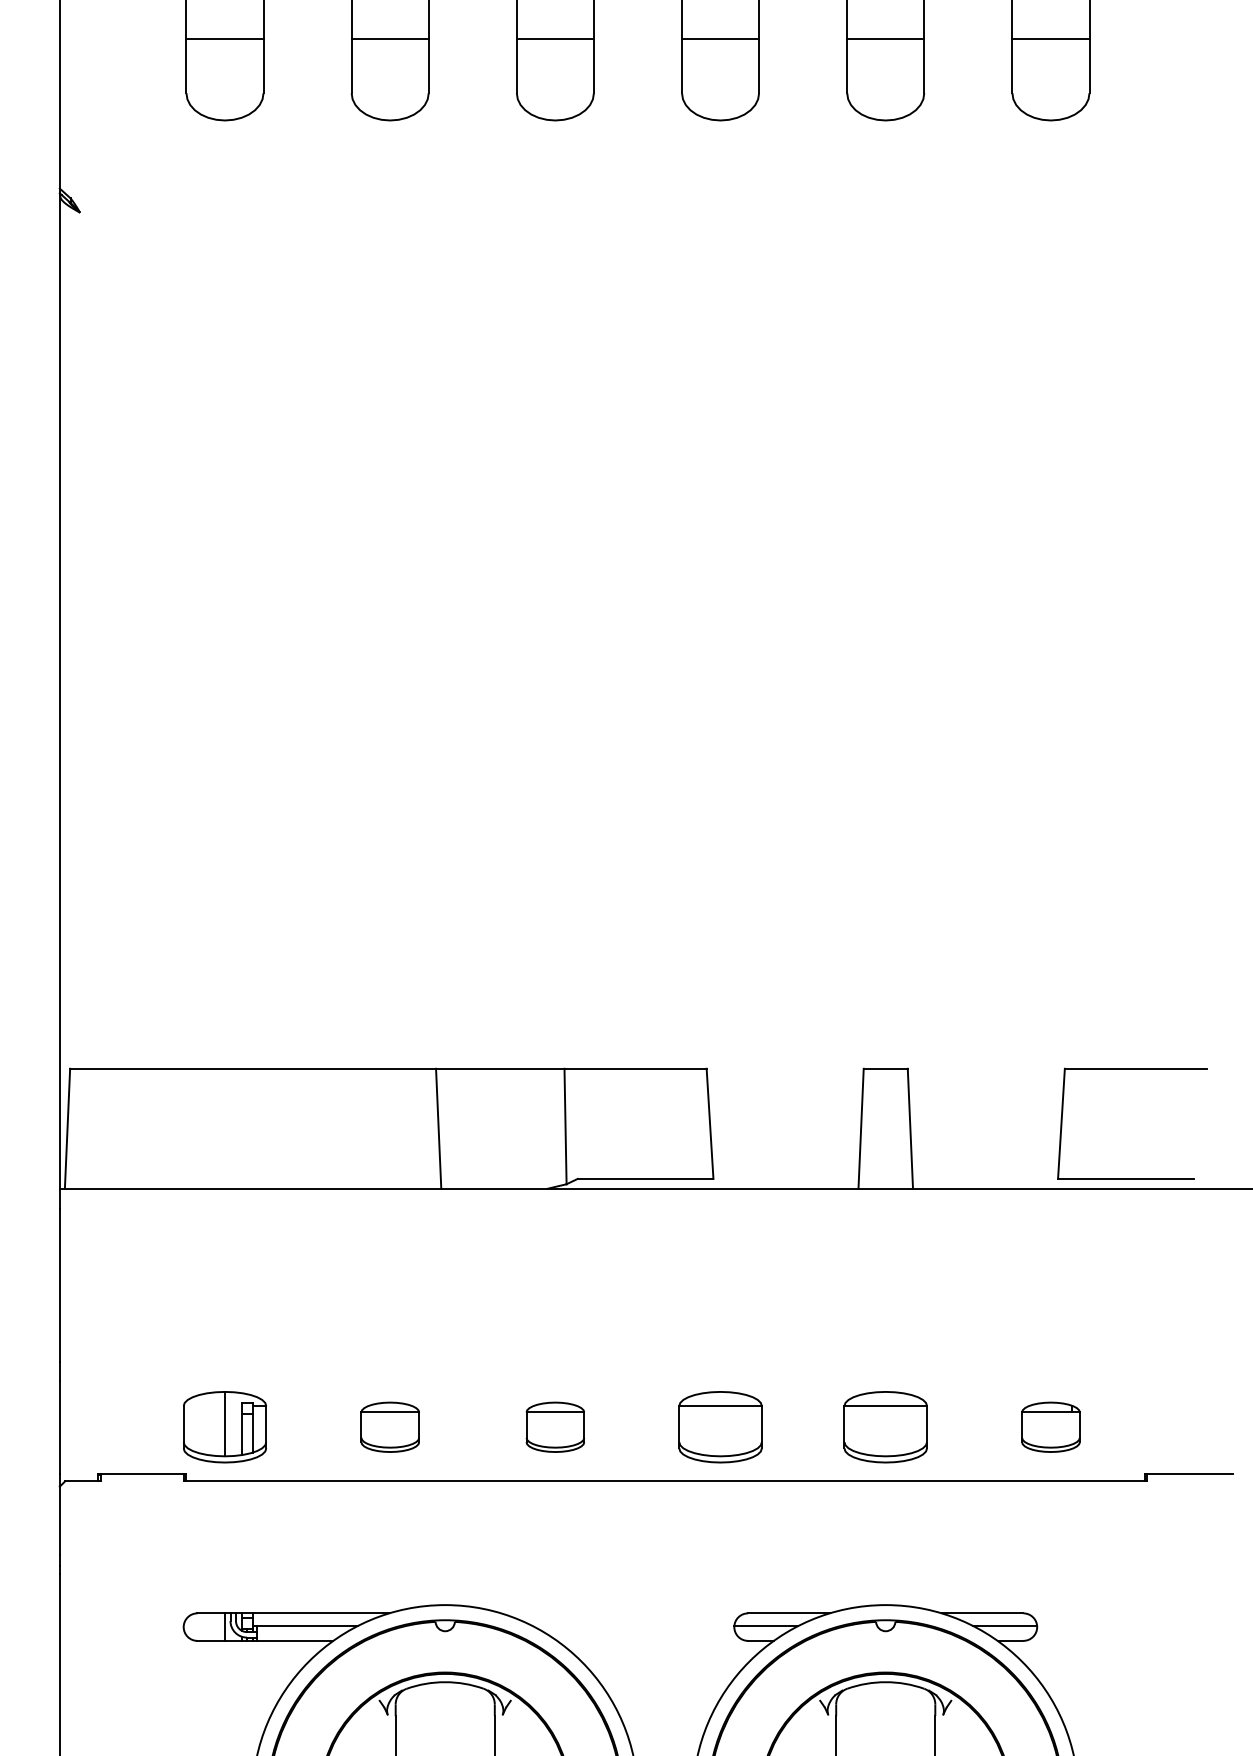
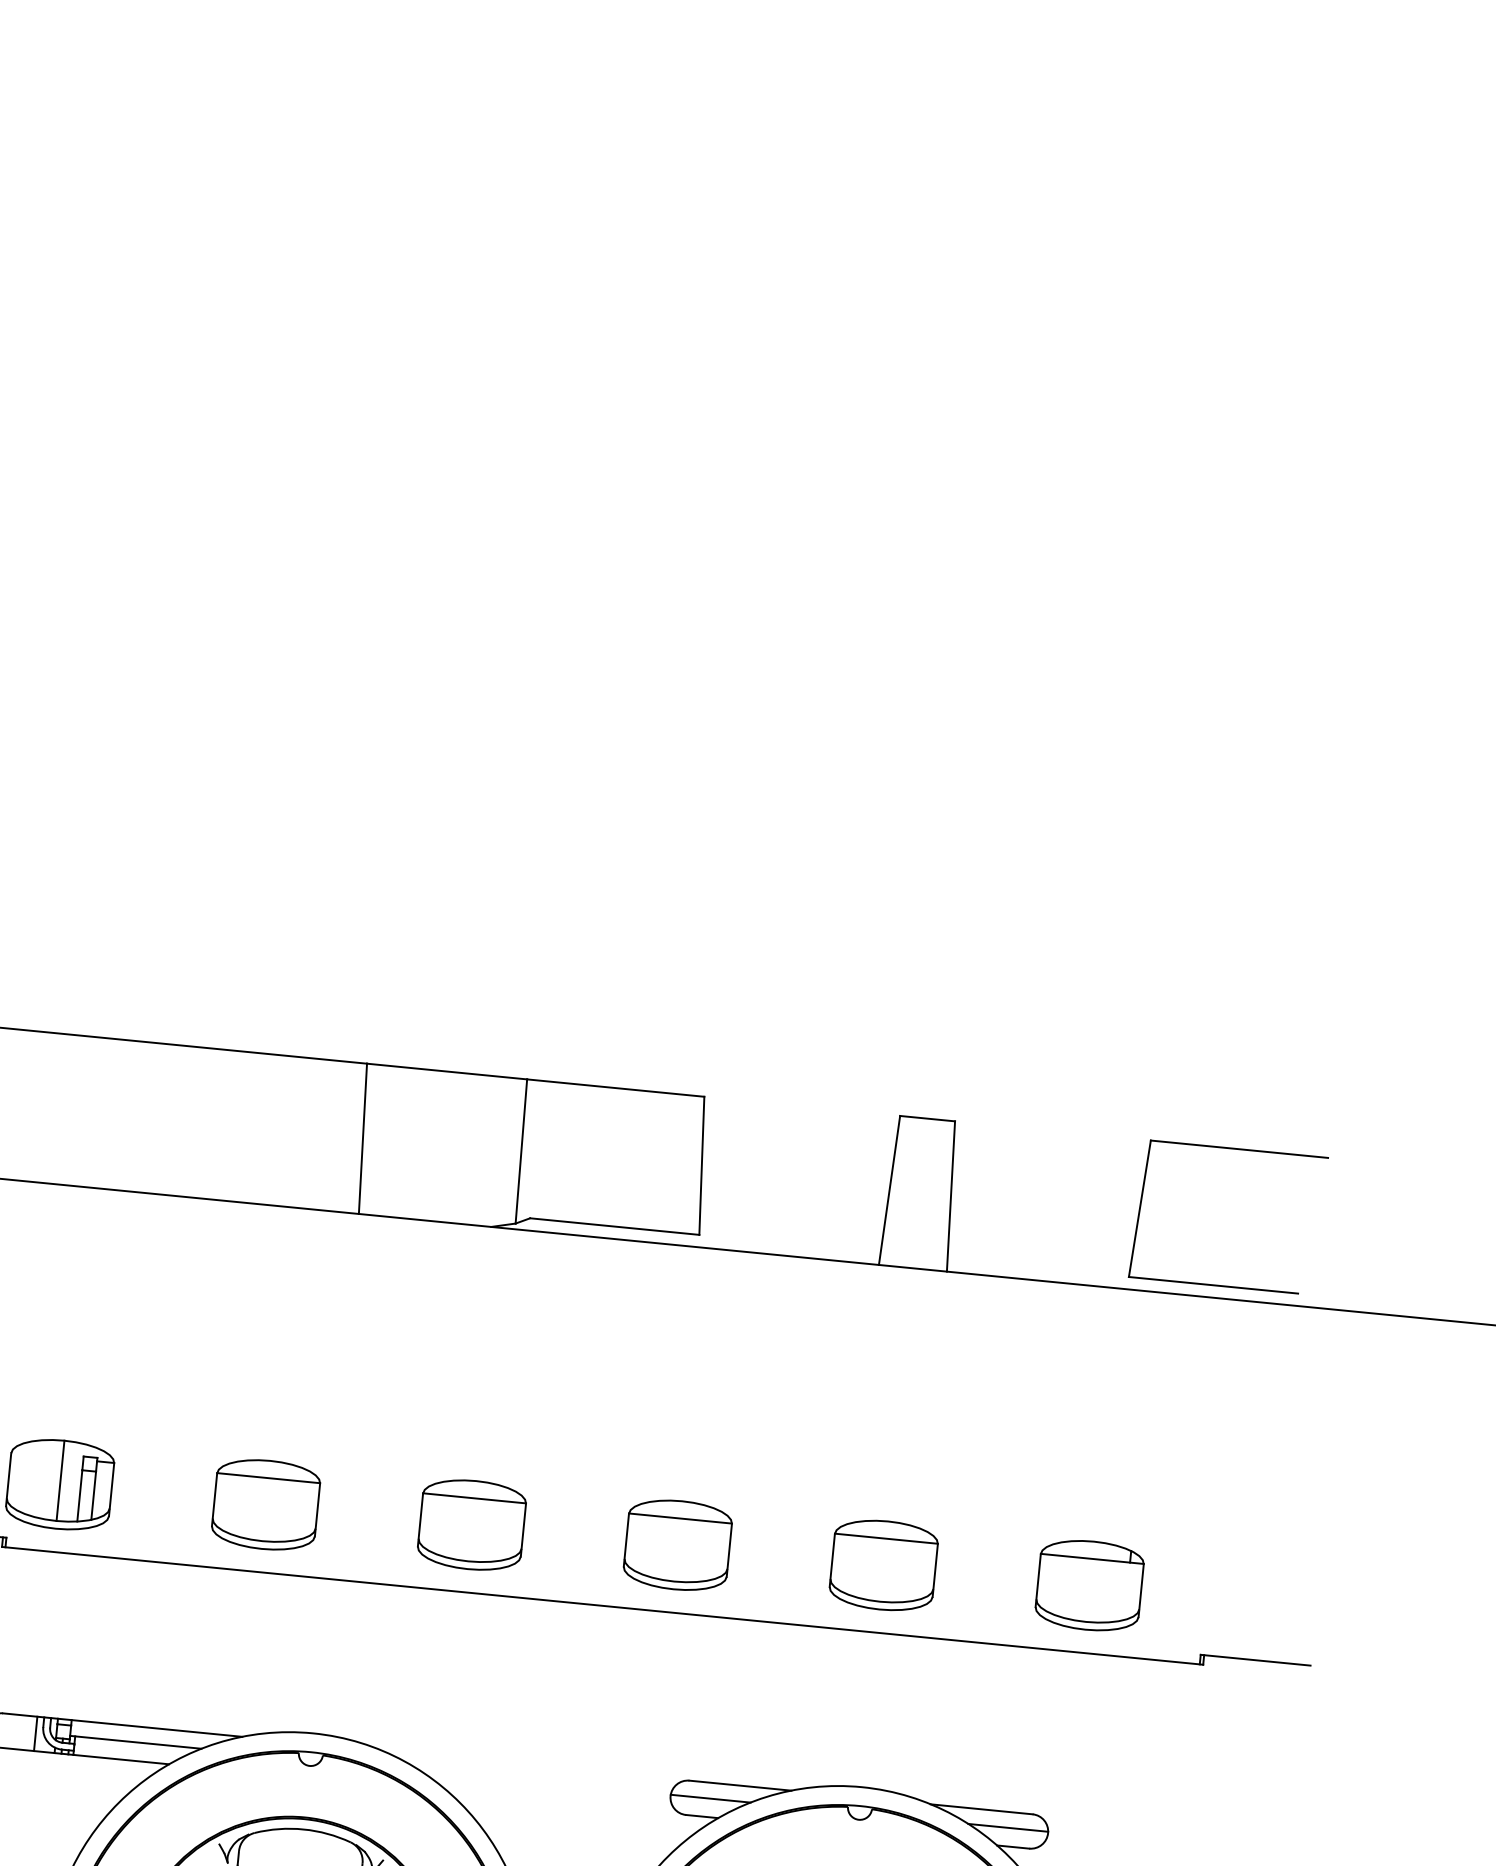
part: (390, 1427) -> (266, 1505), size x1.43
part: (555, 1427) -> (472, 1525), size x1.43
part: (1050, 1427) -> (1089, 1585), size x1.43

